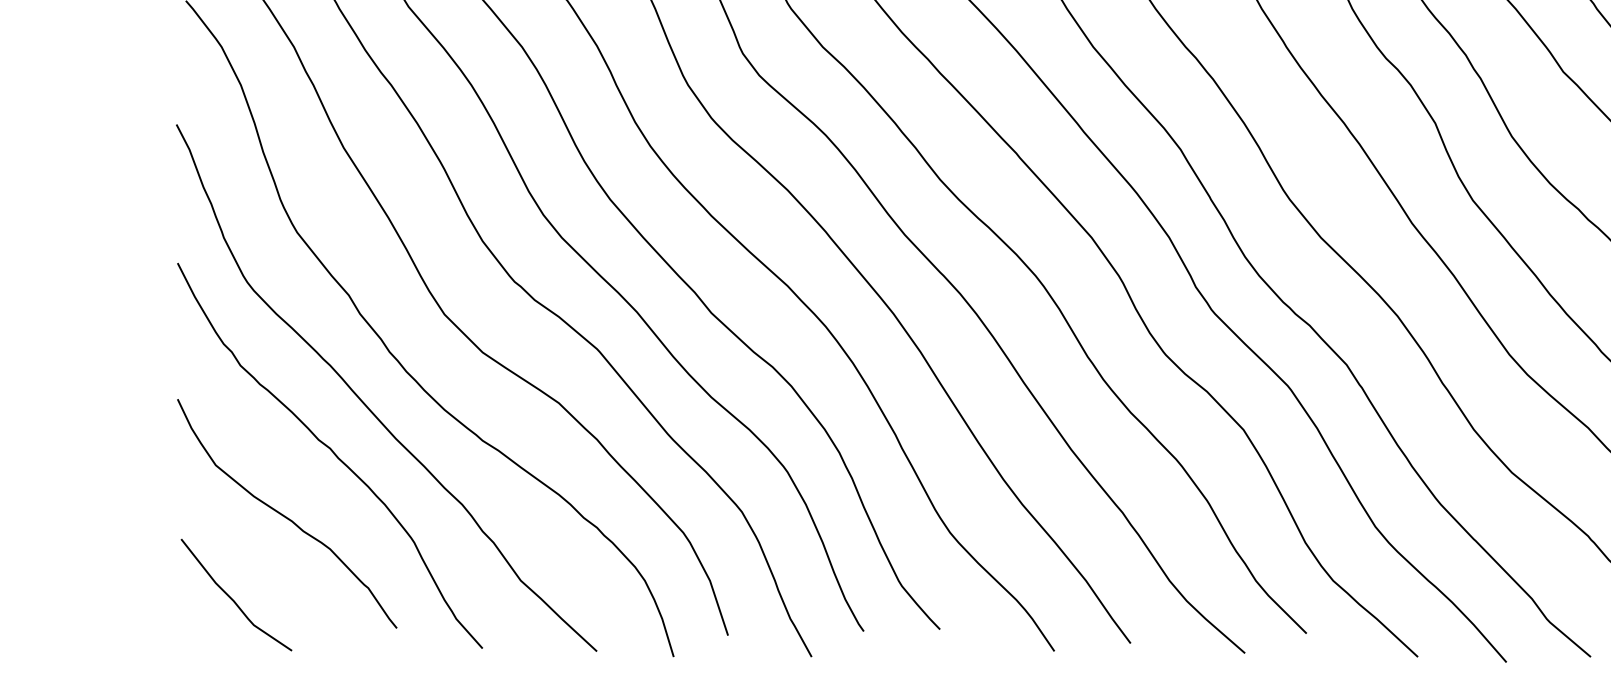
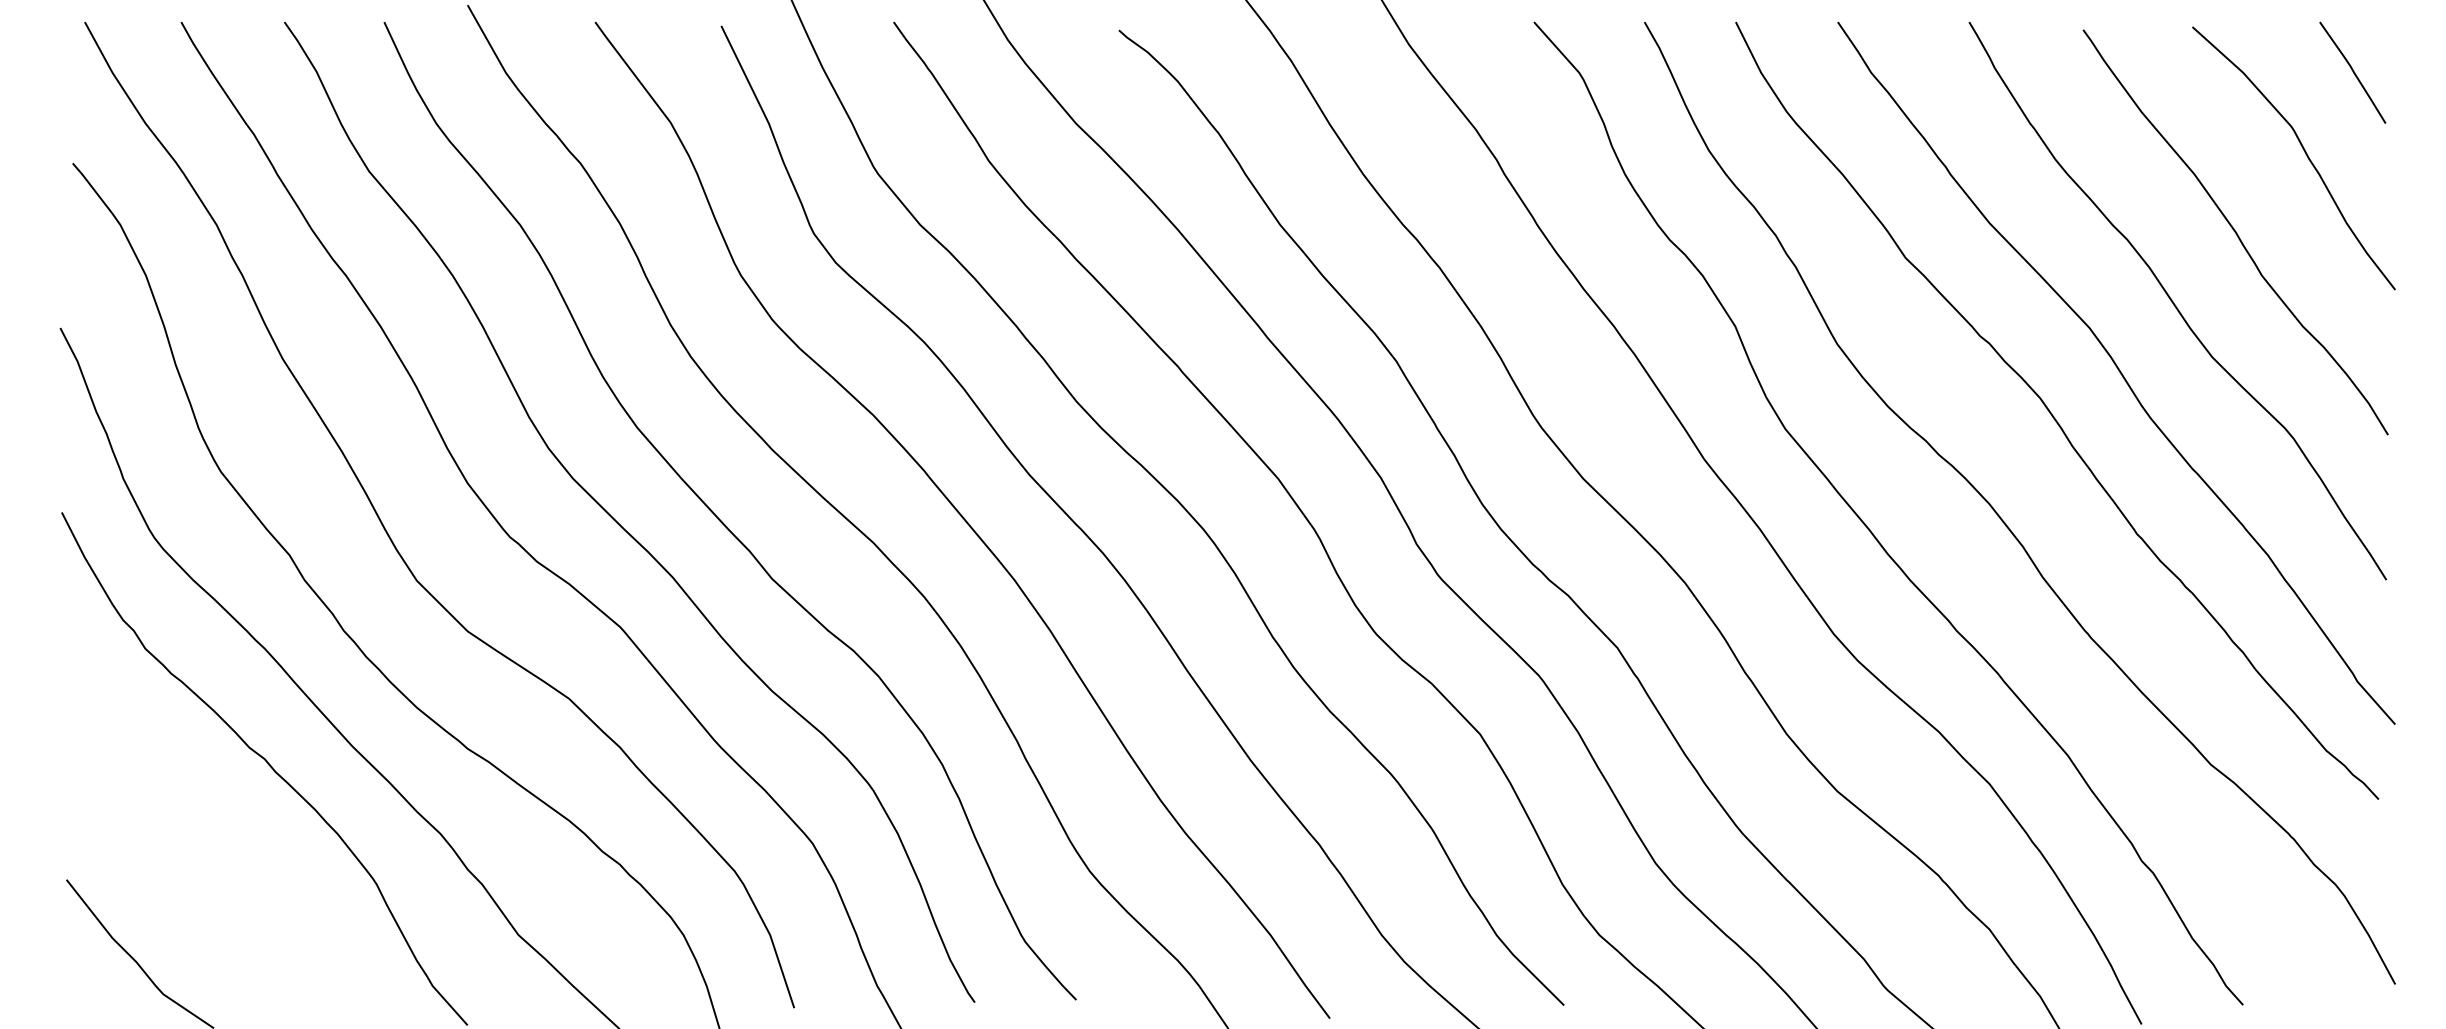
curve: (284, 515) -> (204, 848), removed

